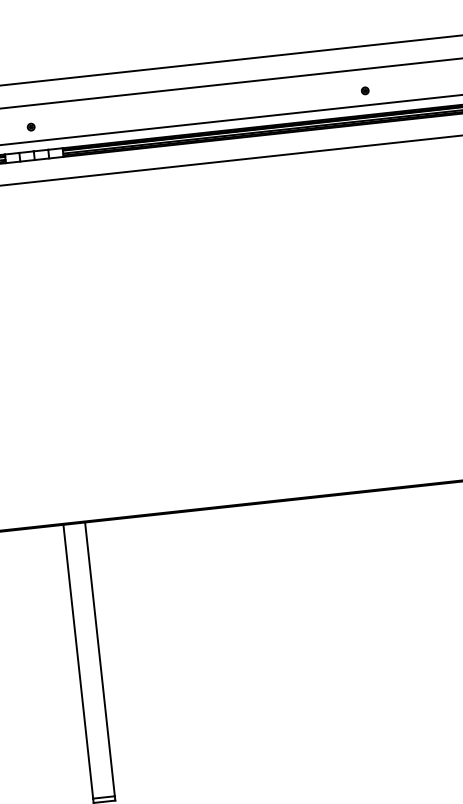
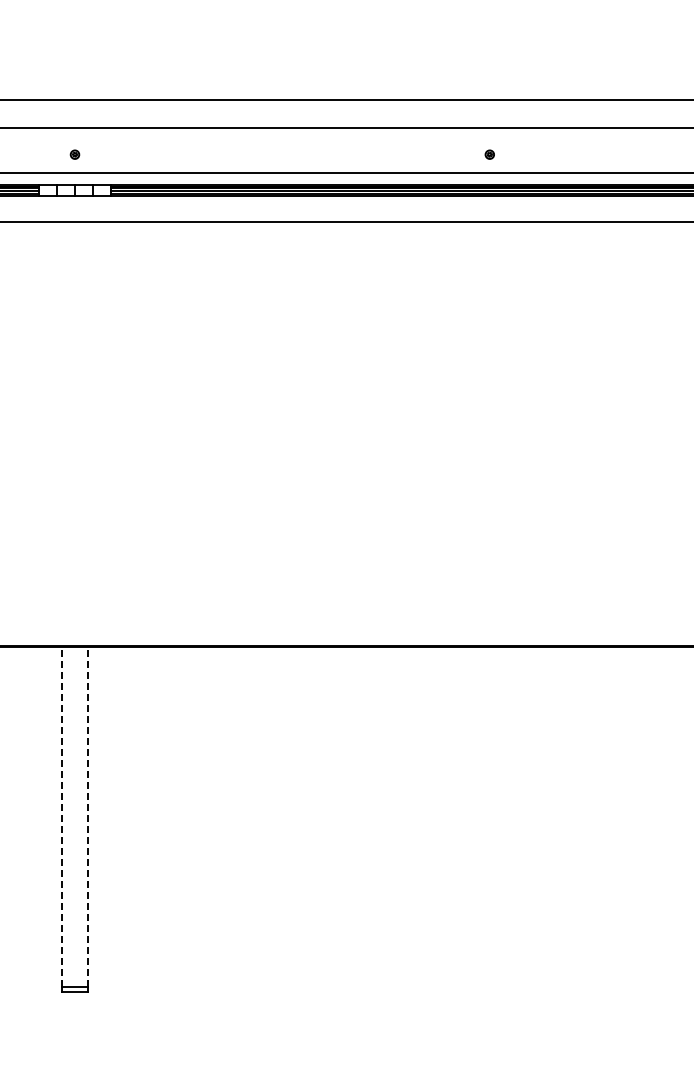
line: (100, 659) -> (88, 817), solid -> dashed
line: (78, 662) -> (61, 817), solid -> dashed

